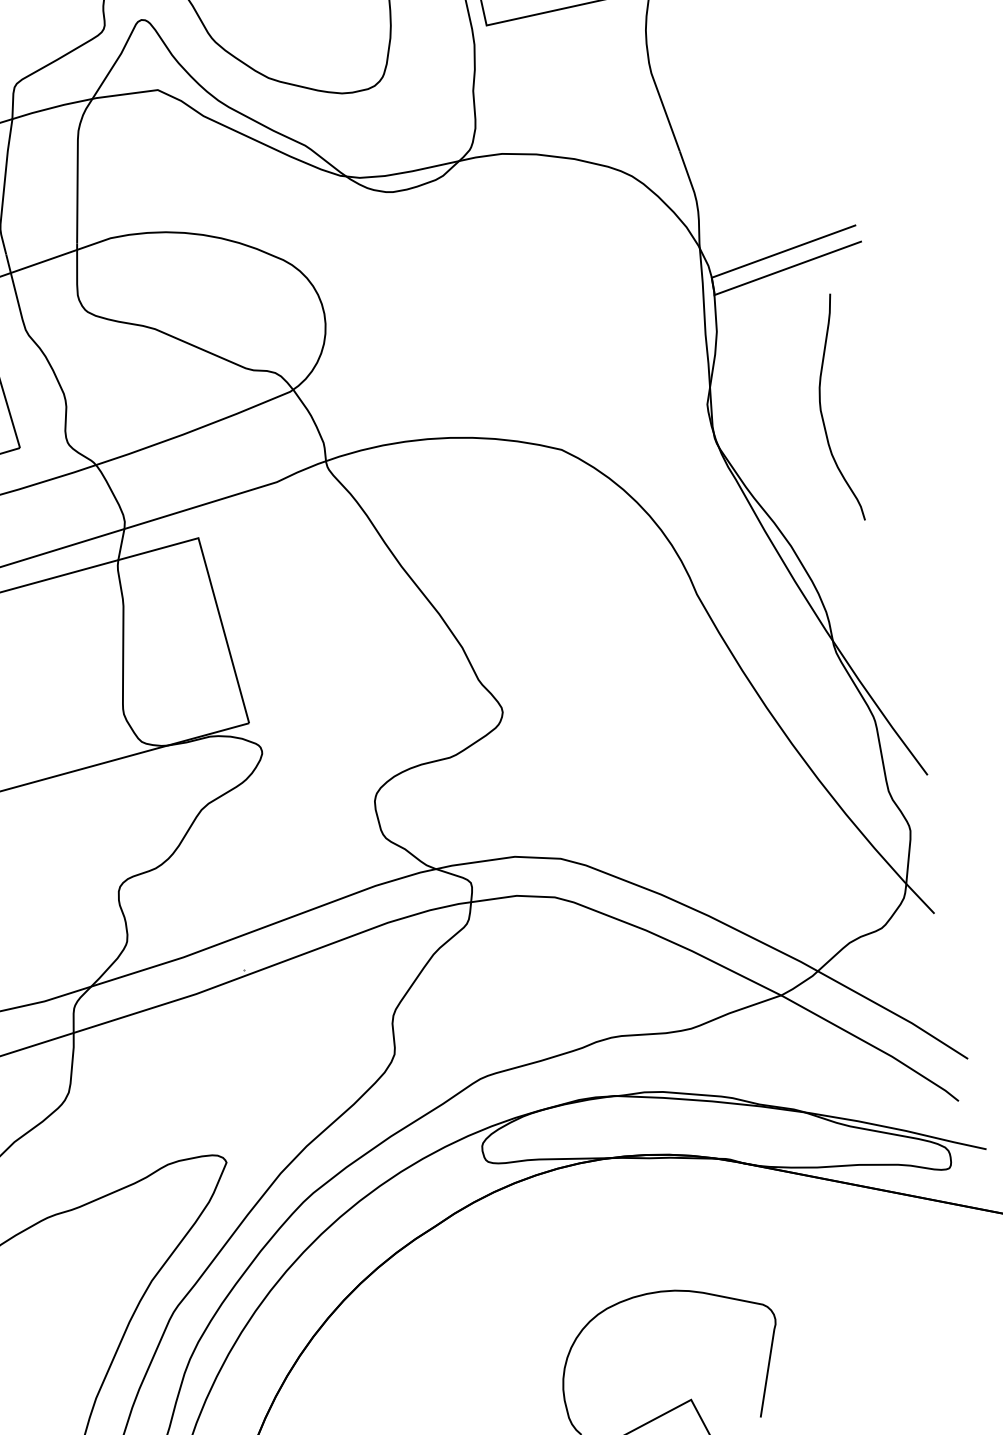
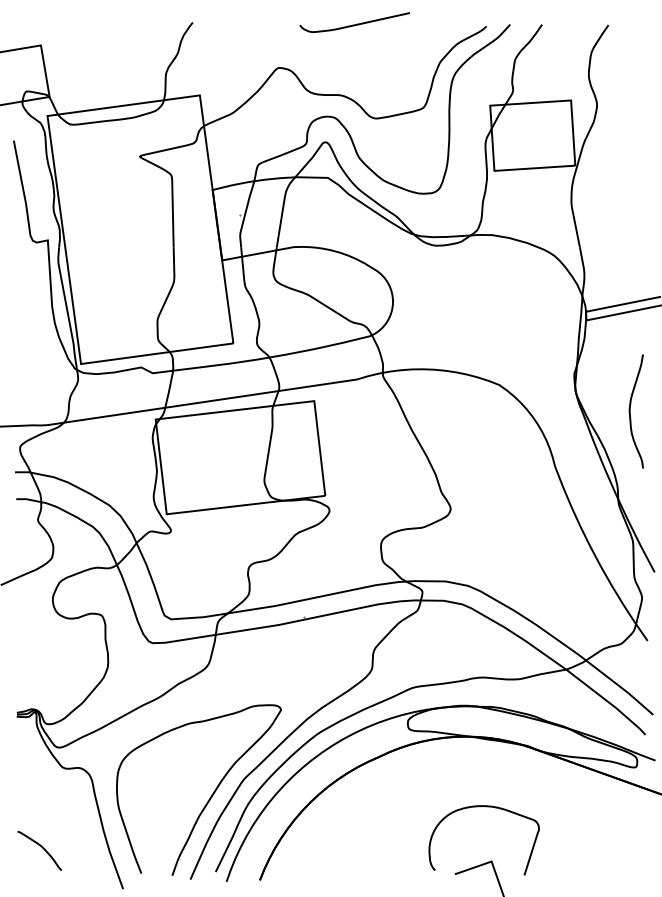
curve: (822, 410) -> (630, 411), moved

